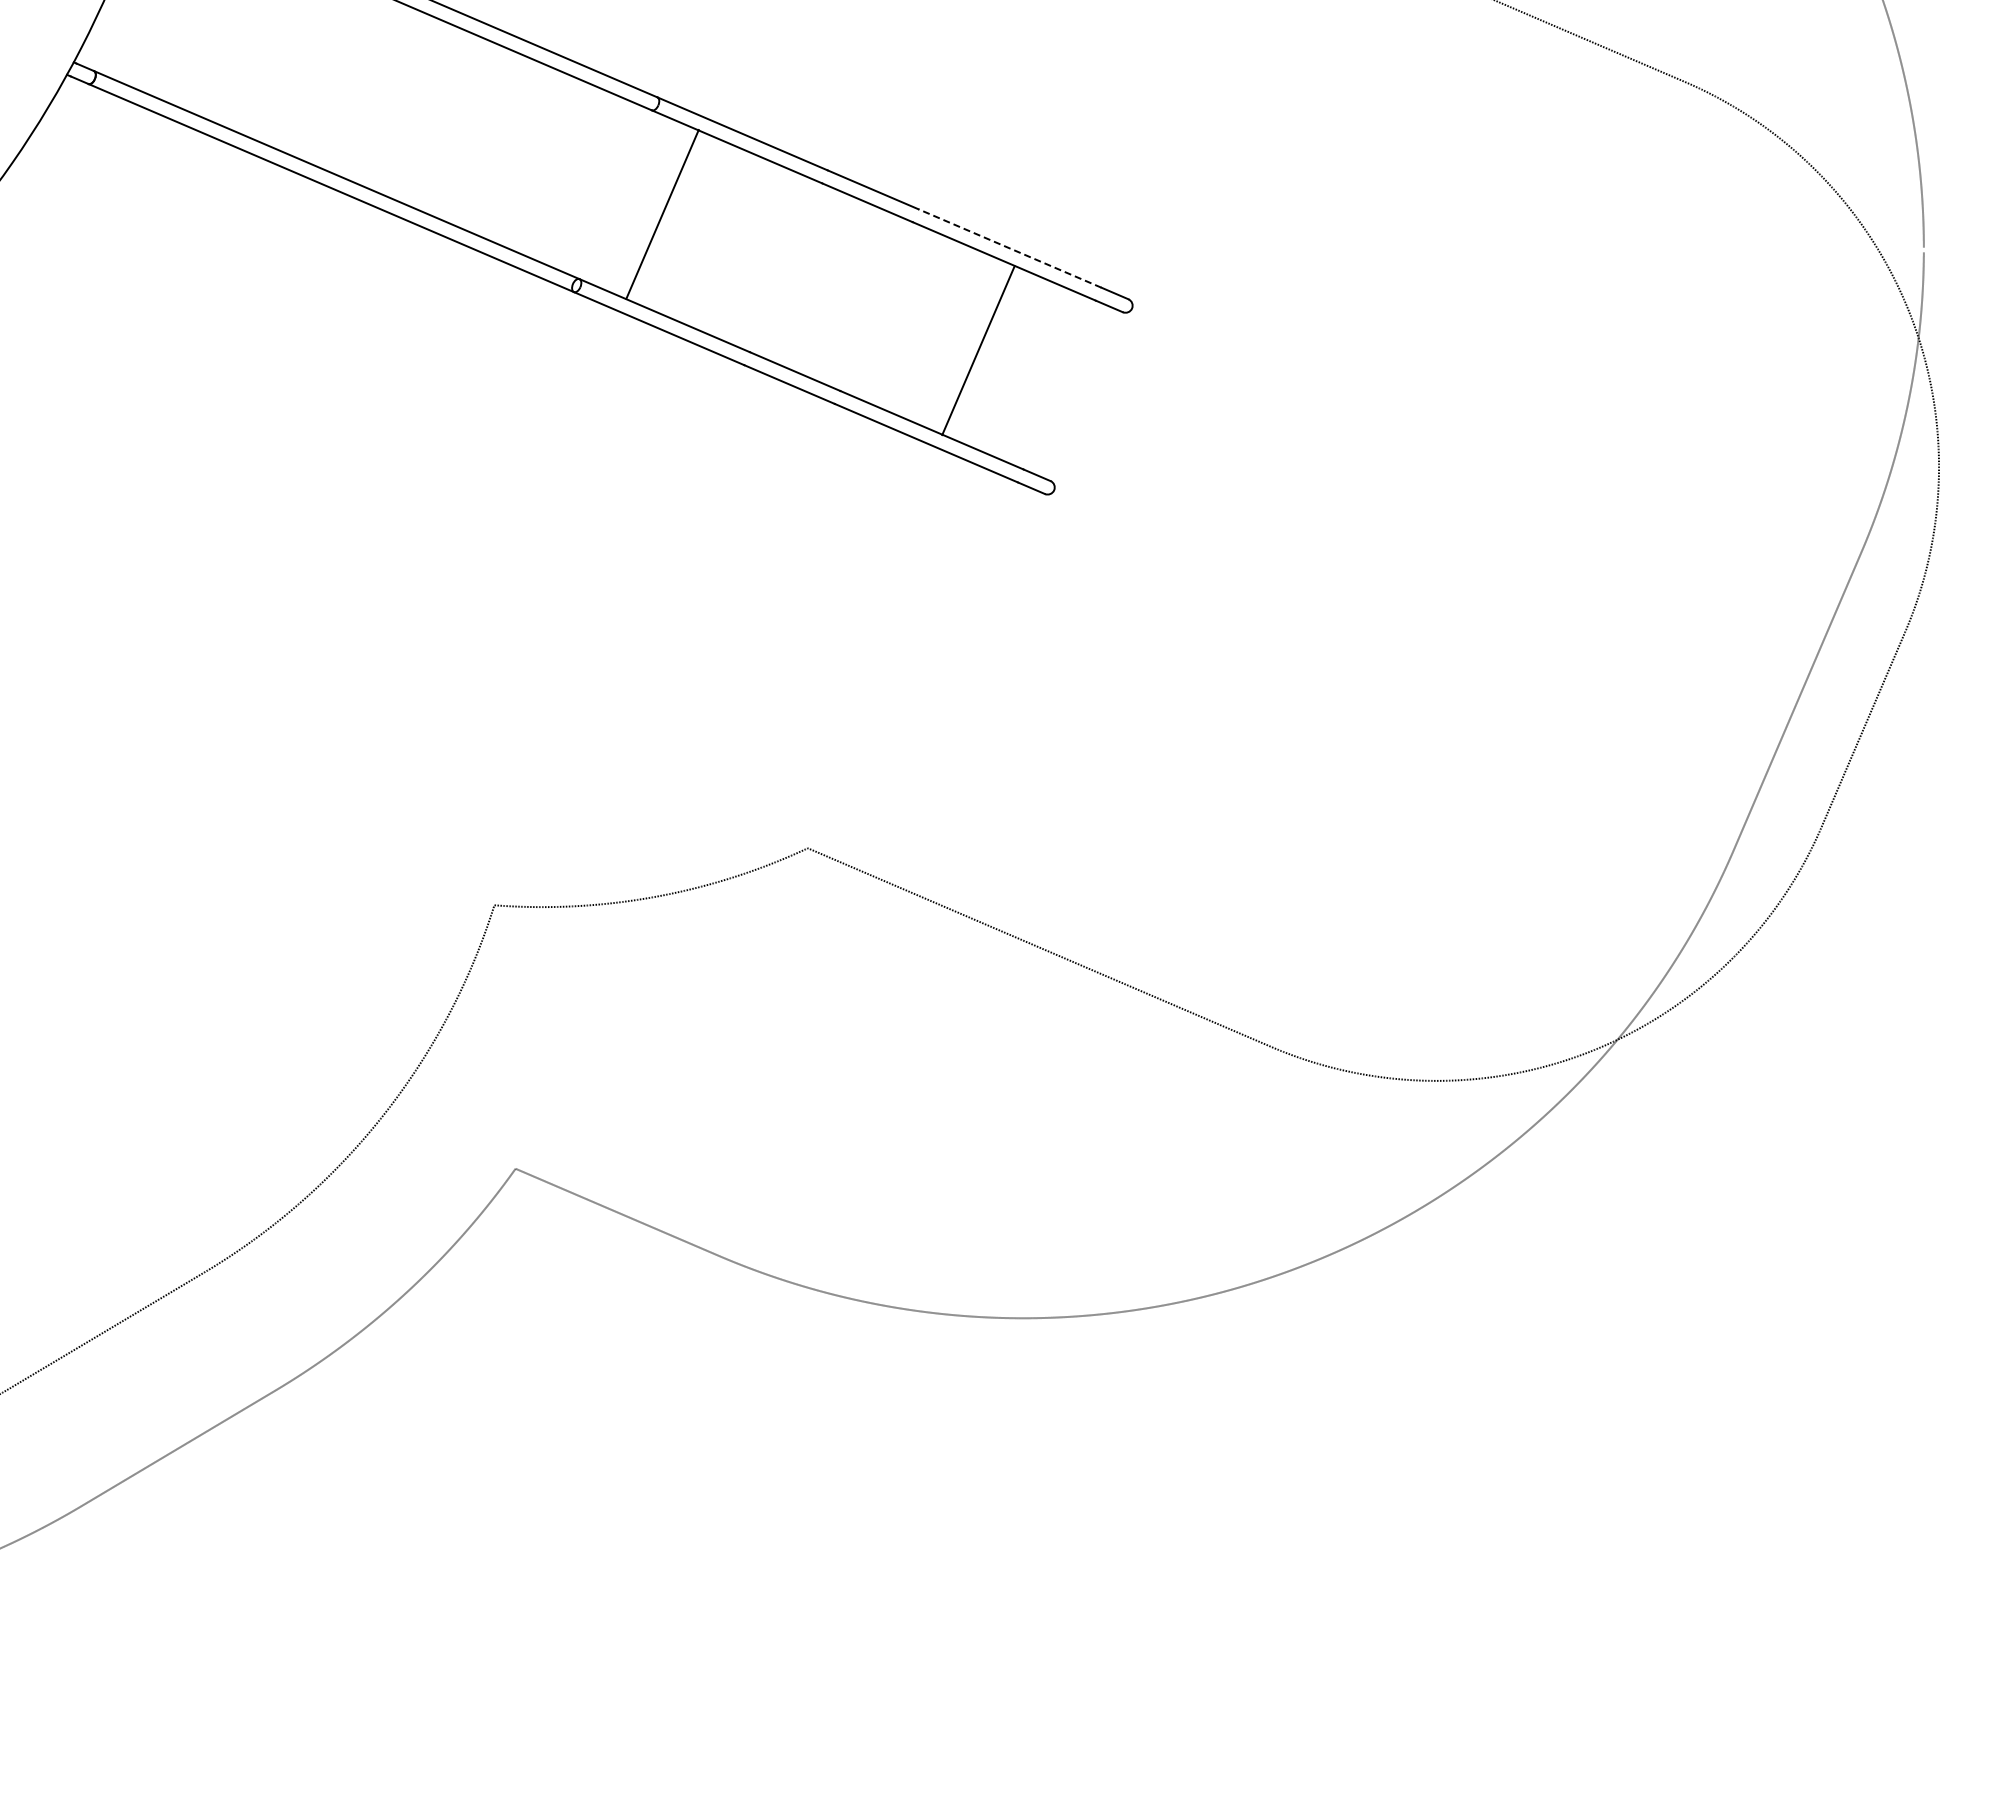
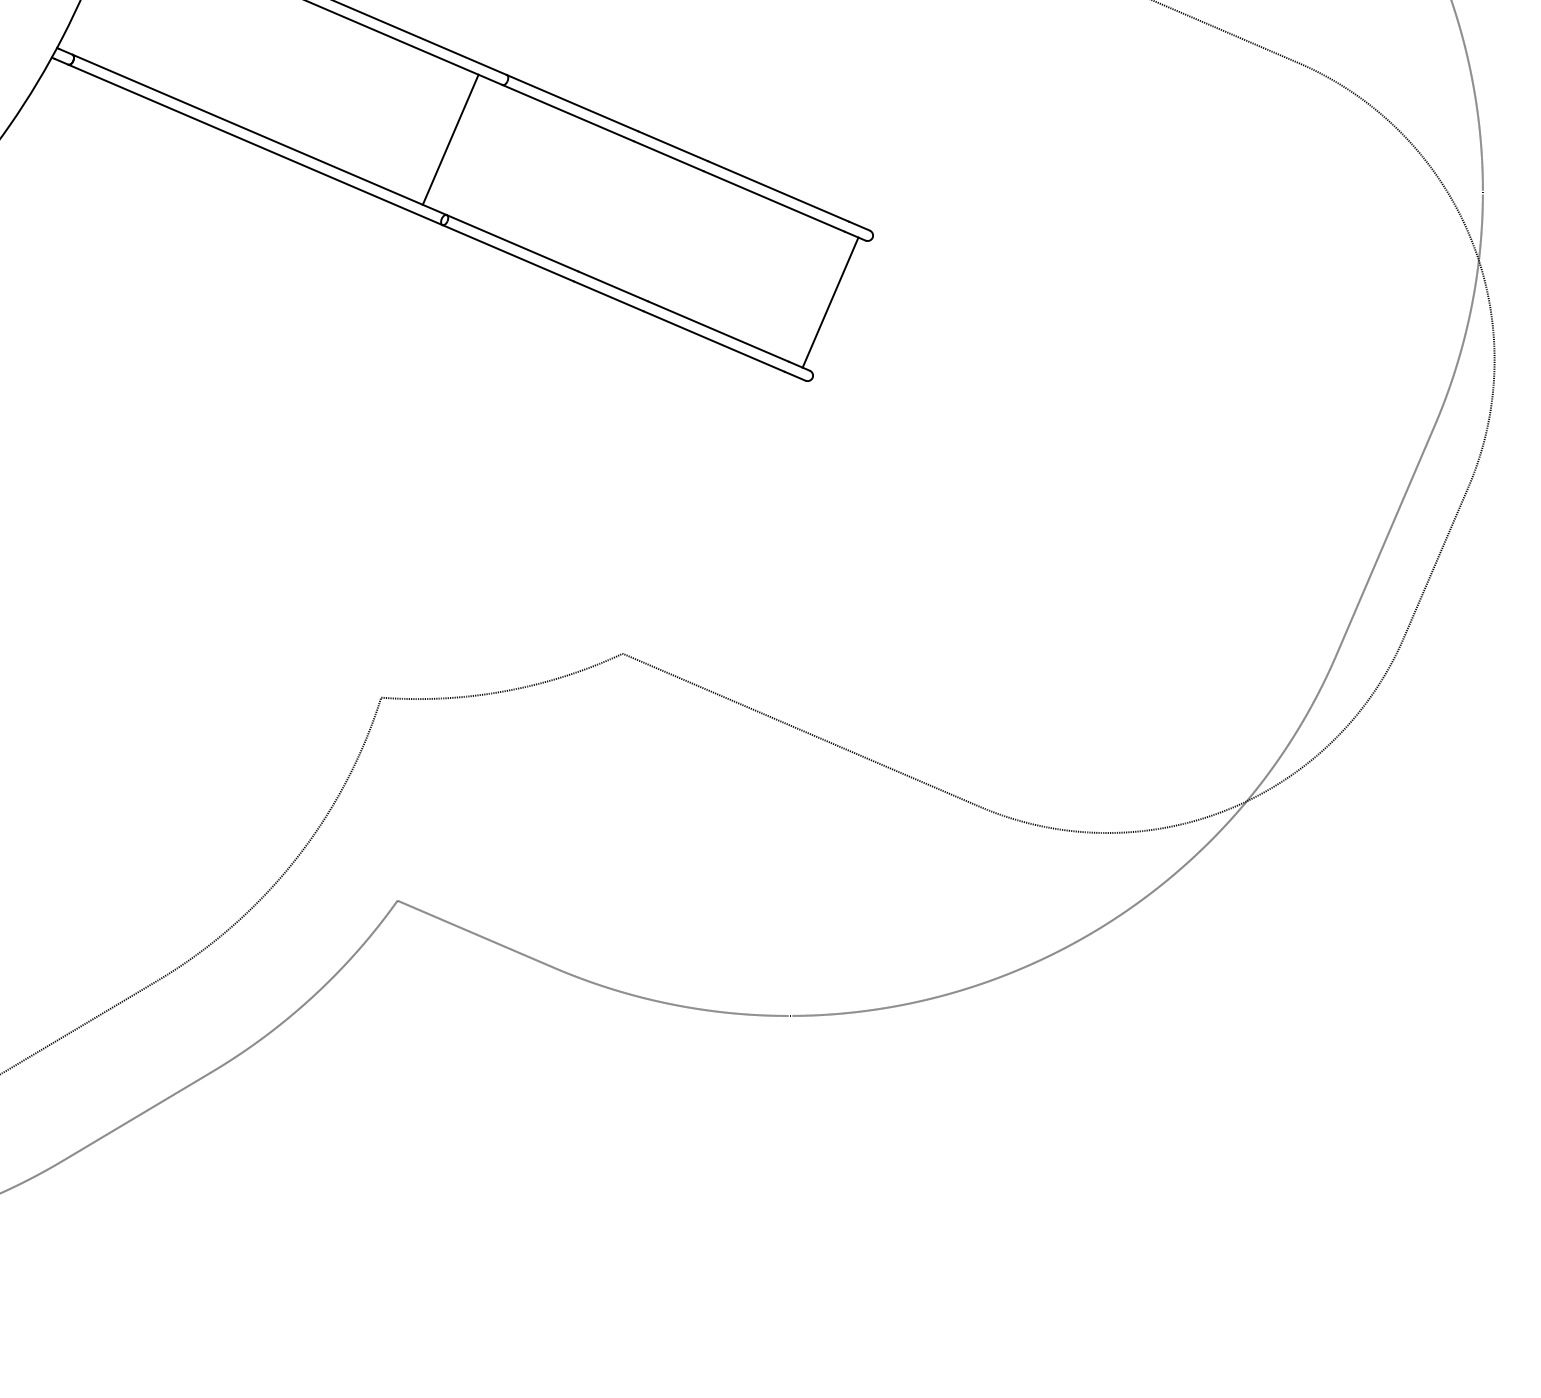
line: (662, 214) -> (450, 139), moved
line: (1009, 248) -> (778, 191), dashed -> solid
line: (978, 350) -> (830, 302), moved

